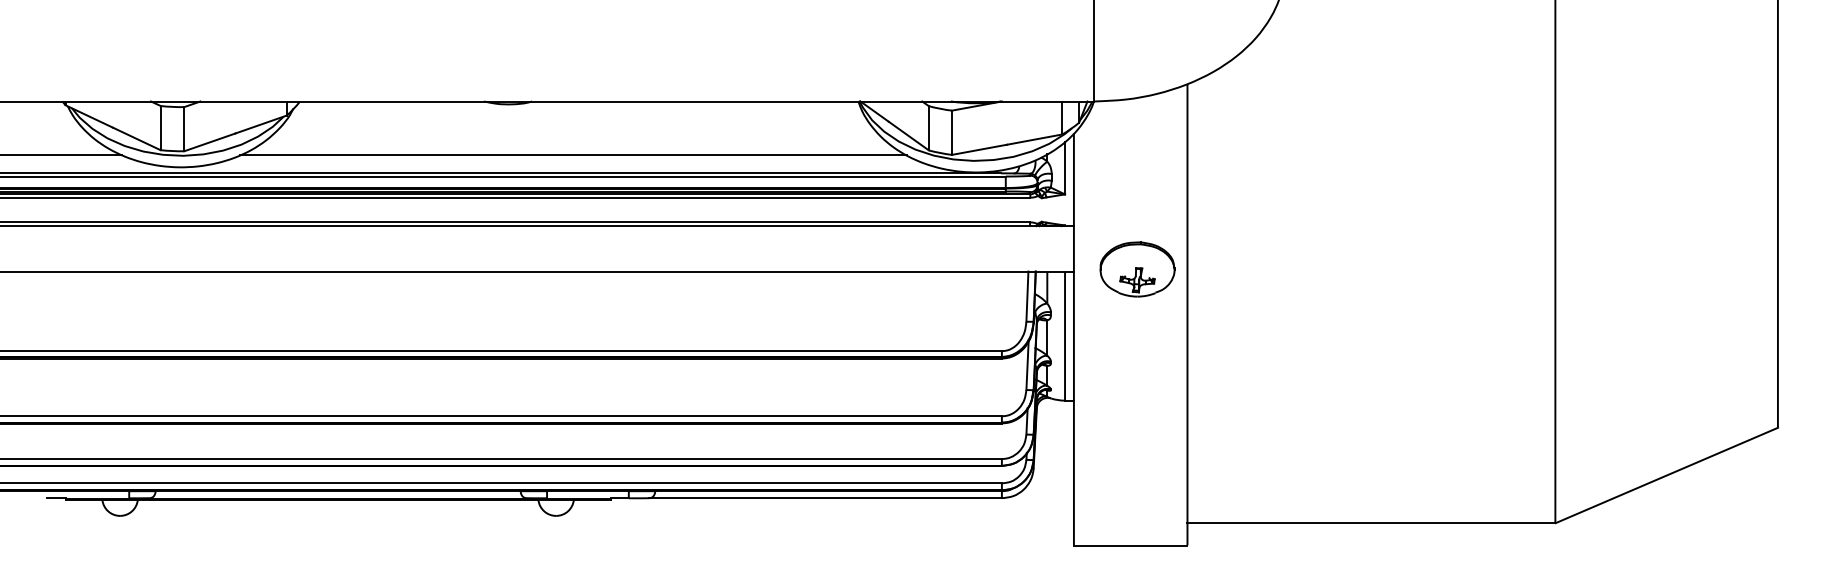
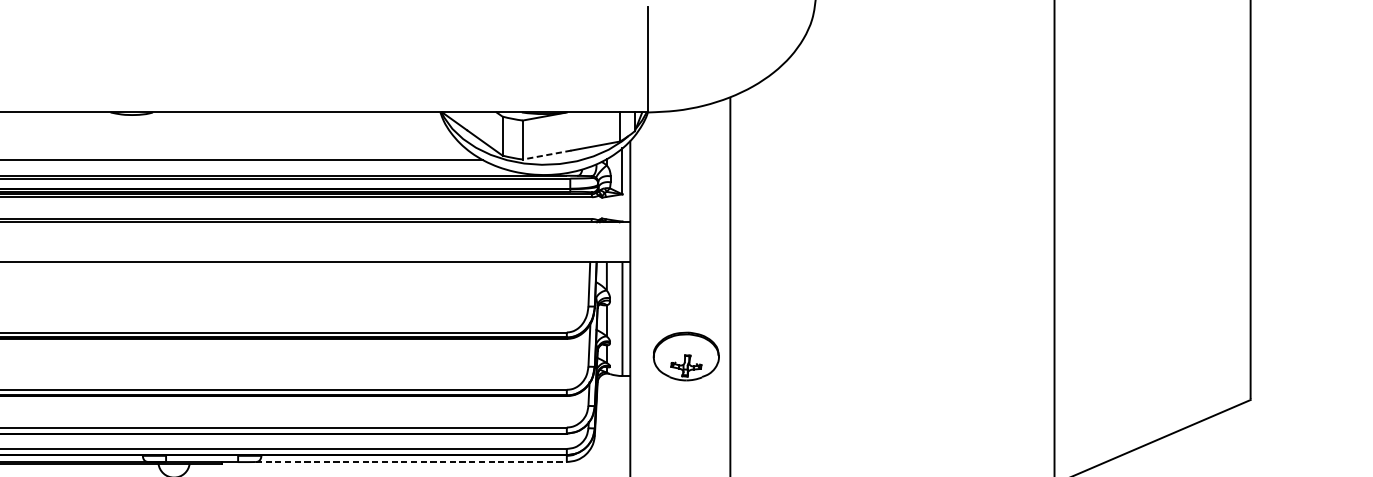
line: (978, 149) -> (546, 154), solid -> dashed
part: (1137, 269) -> (686, 356), moved
line: (825, 498) -> (411, 462), solid -> dashed

